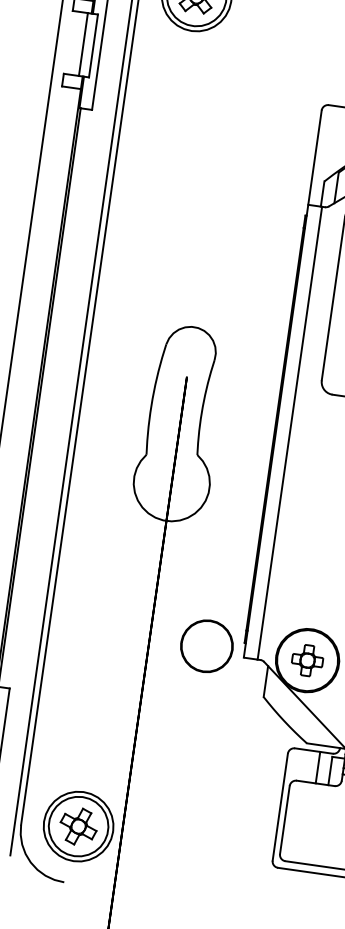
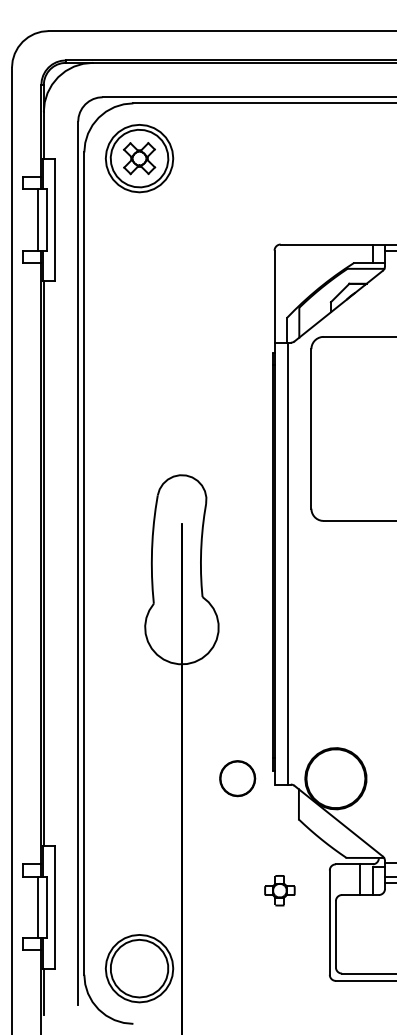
part: (206, 646) -> (237, 778), size x0.7
part: (307, 660) -> (279, 890), moved
part: (78, 826) -> (139, 968), removed

